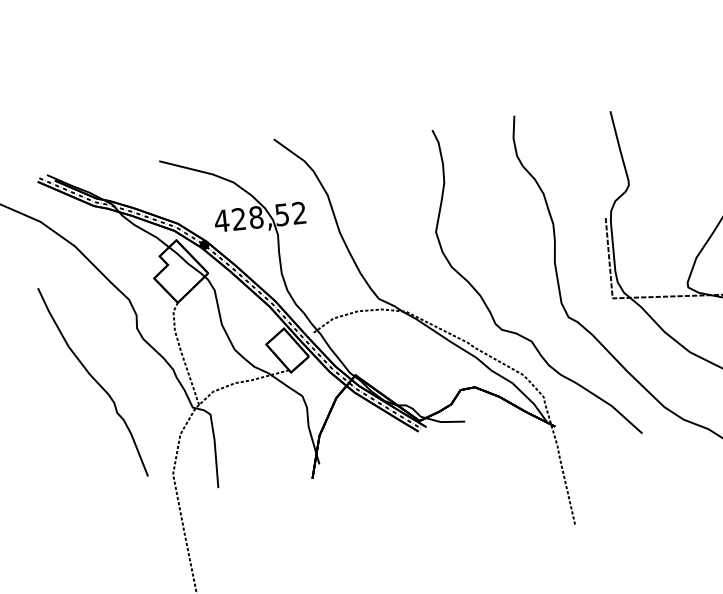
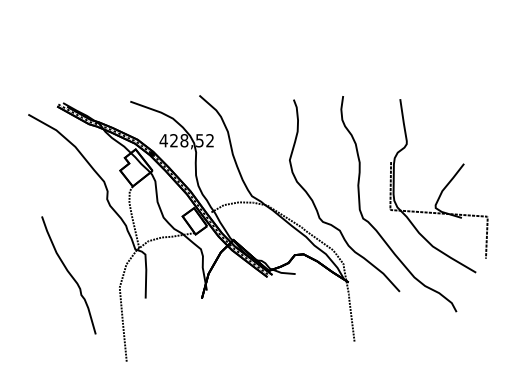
curve: (93, 380) -> (69, 274), moved

